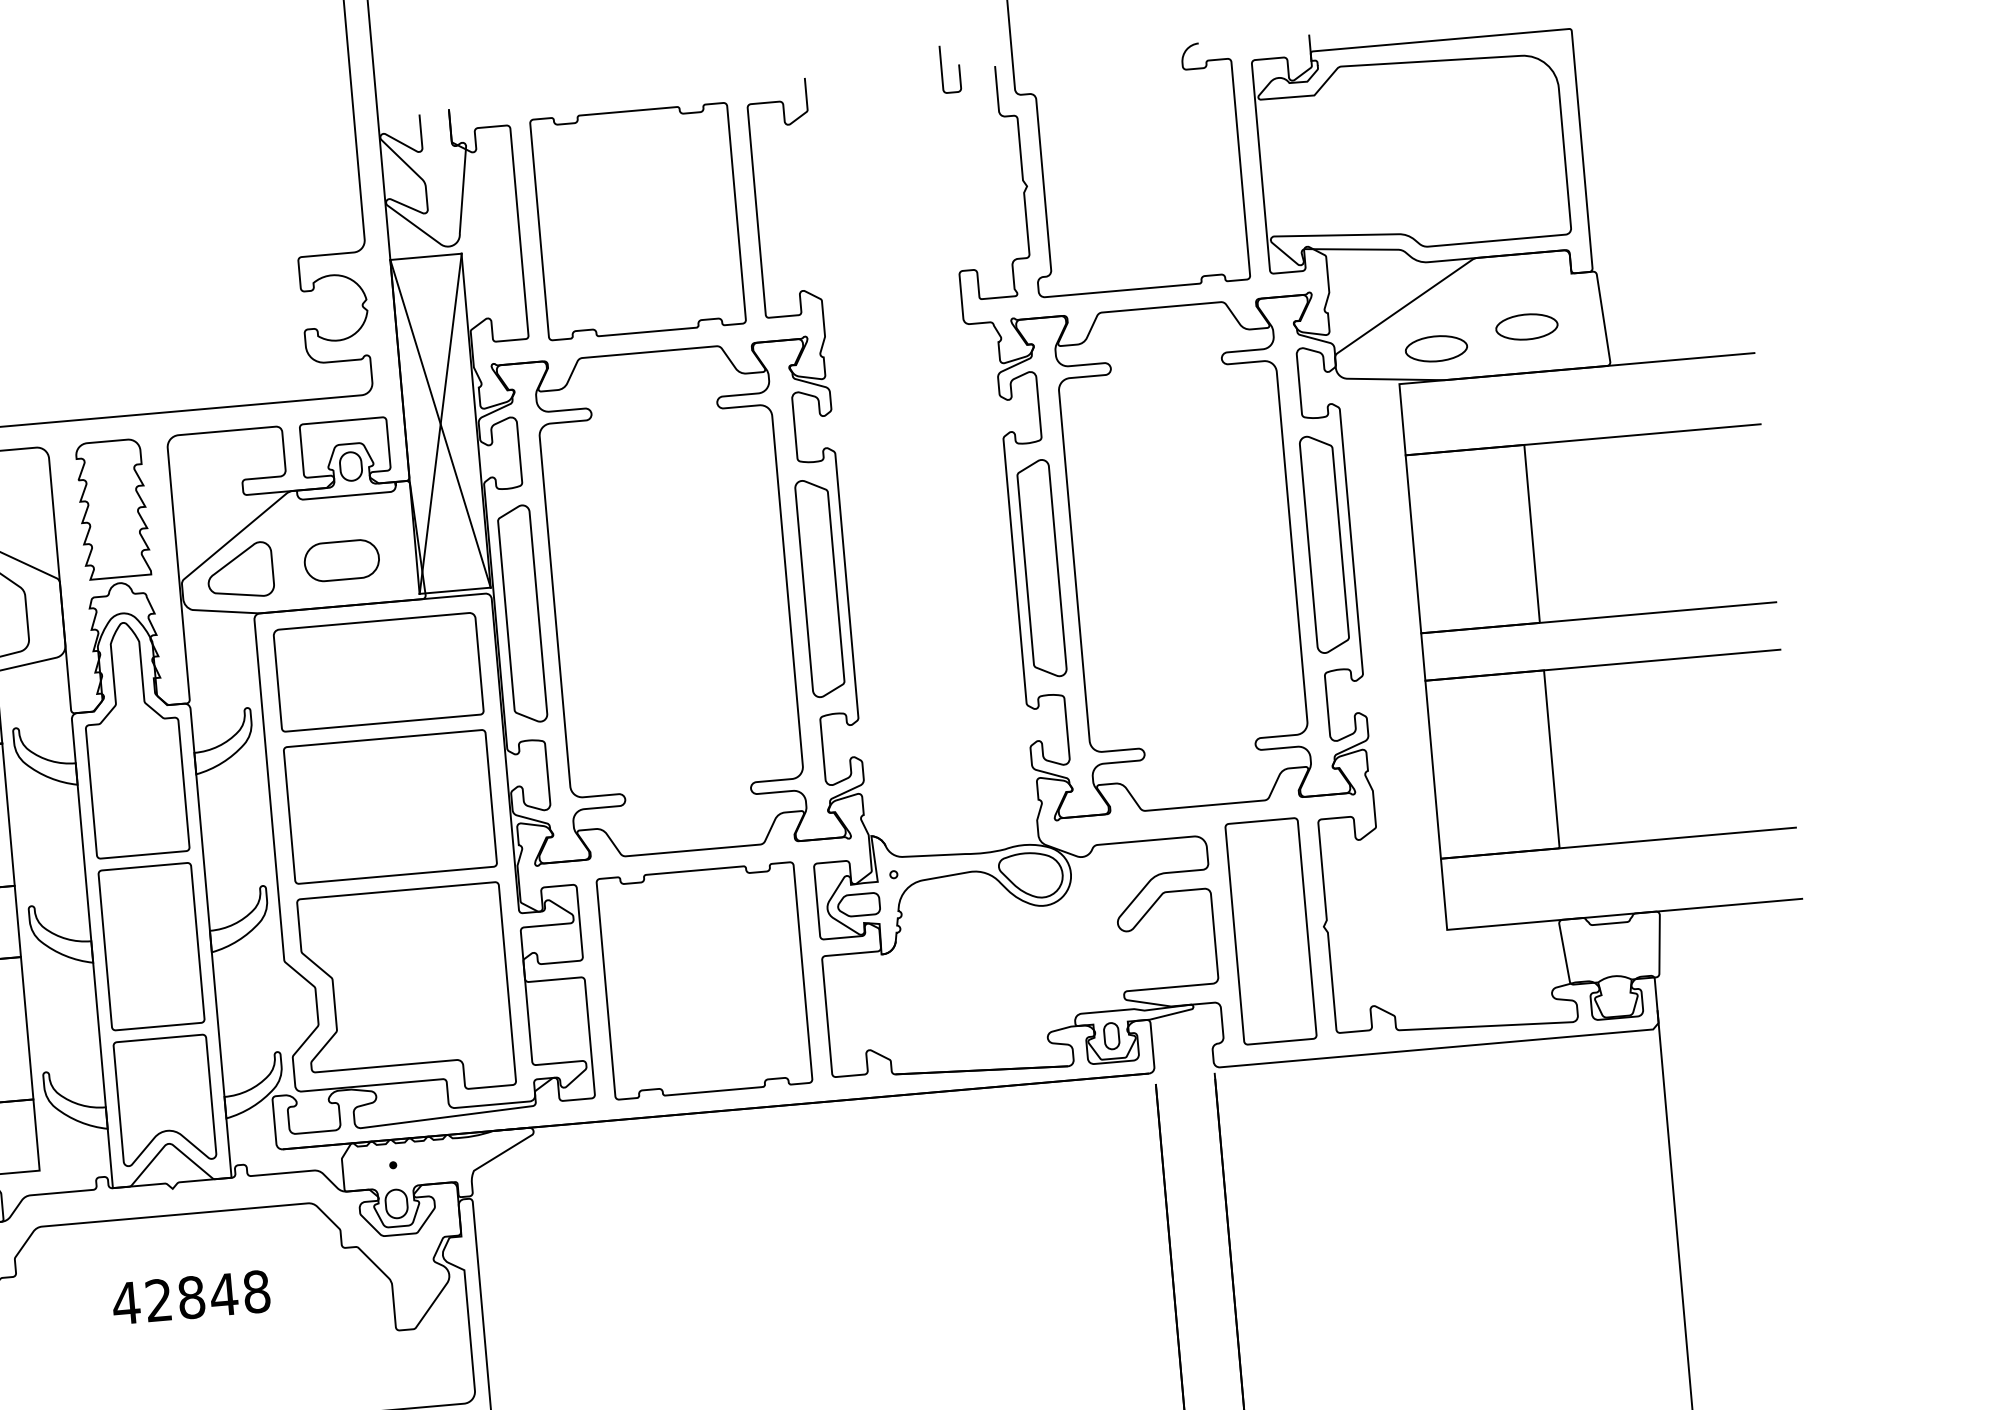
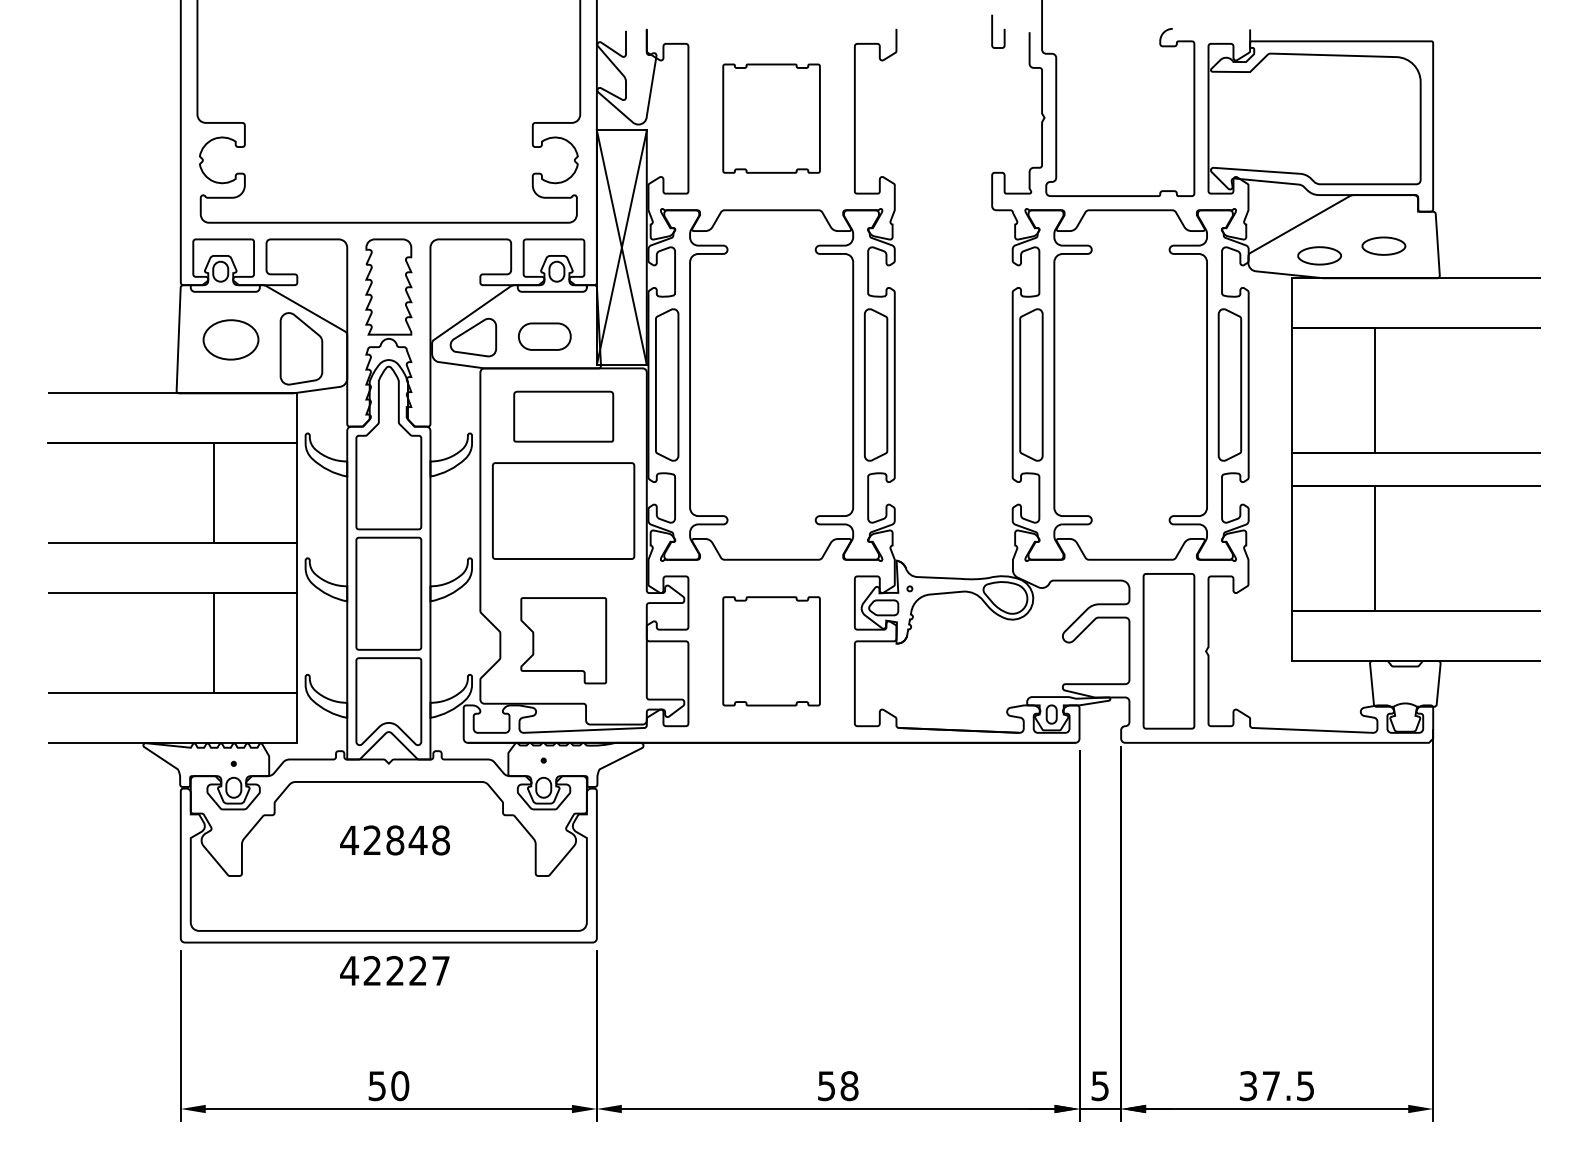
part: (637, 221) -> (771, 118), size x0.7
part: (378, 672) -> (563, 416), size x0.7
part: (704, 981) -> (771, 651), size x0.7
part: (406, 991) -> (563, 640), size x0.6

